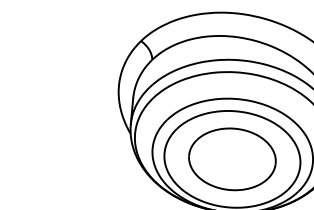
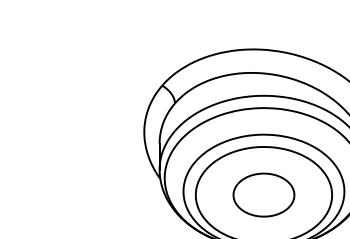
part: (232, 158) -> (263, 194), size x0.7

